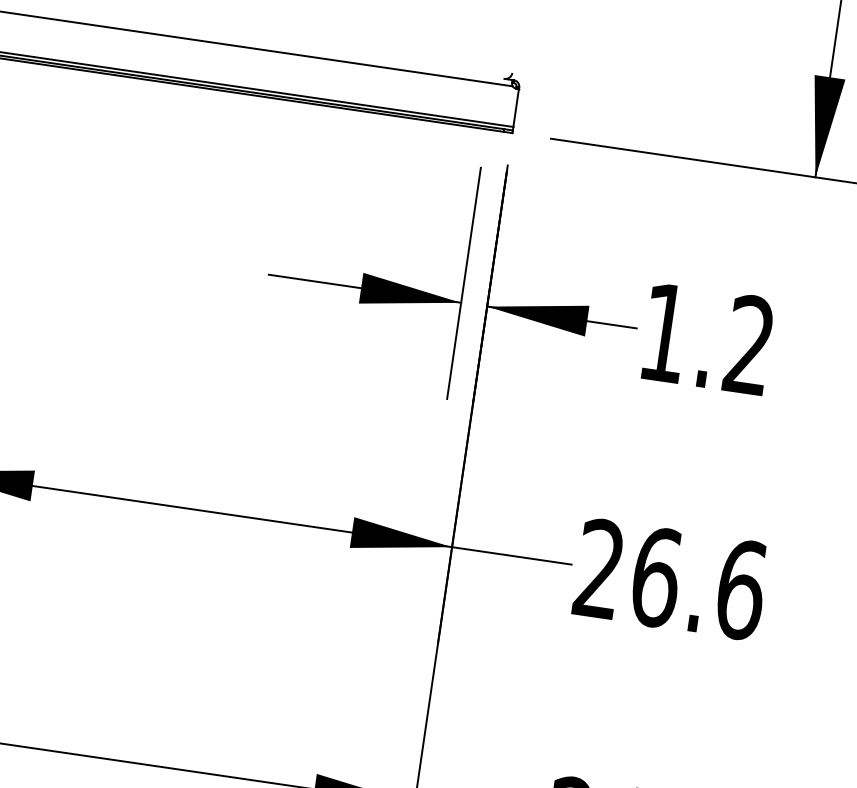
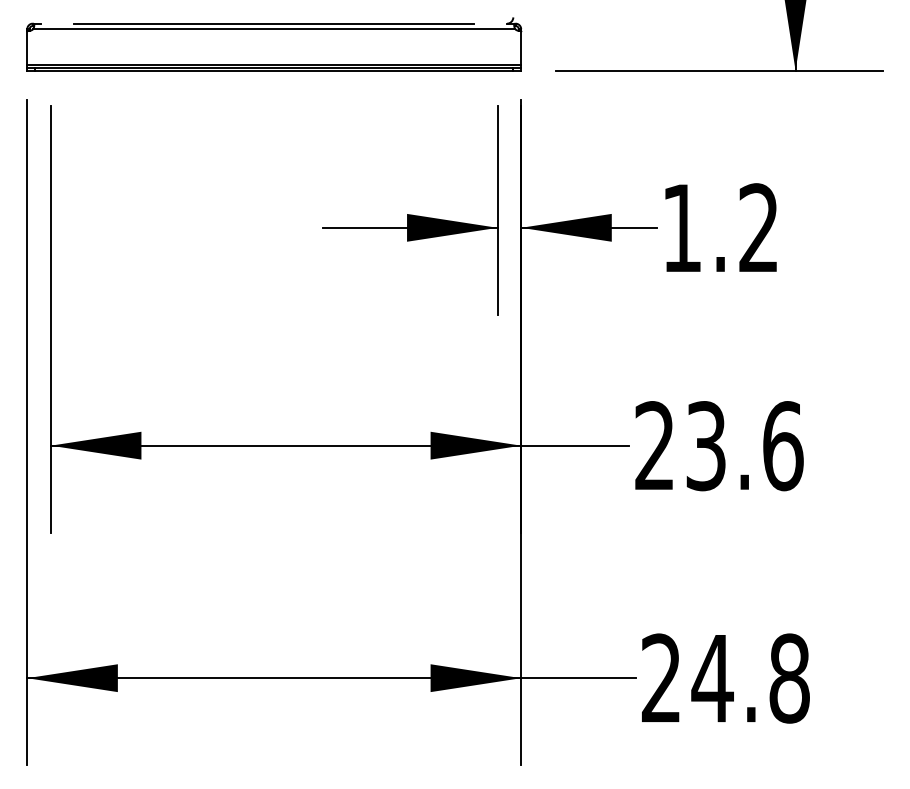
line: (247, 41) -> (274, 23), added
text: (656, 577) -> (706, 446), 26.6 -> 23.6

